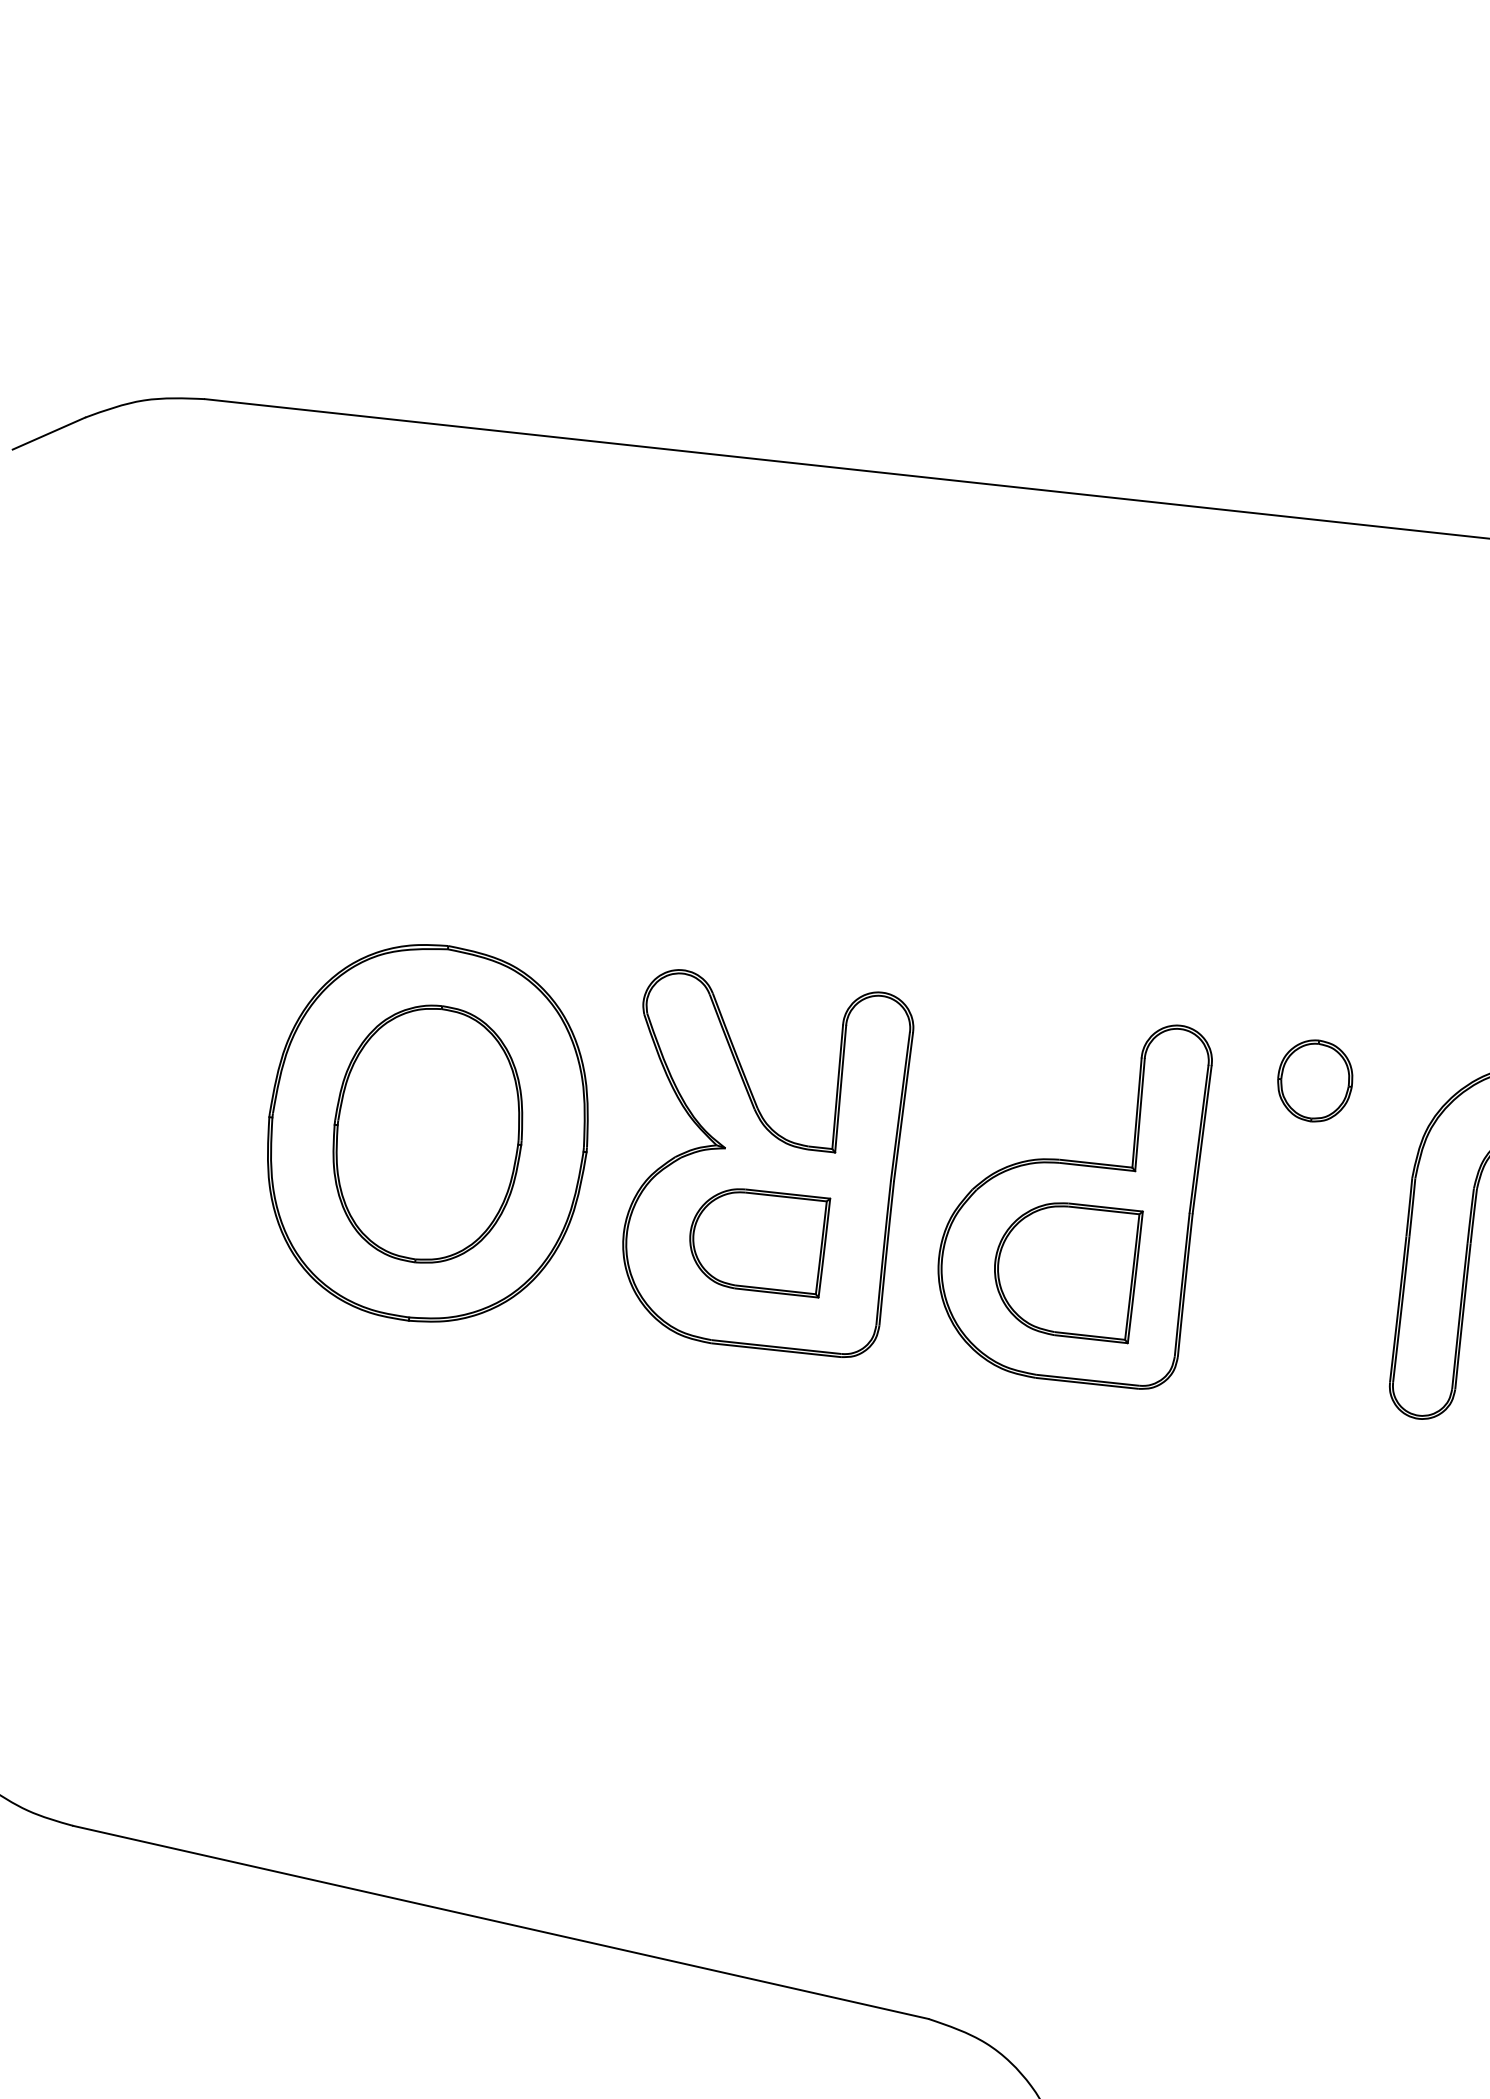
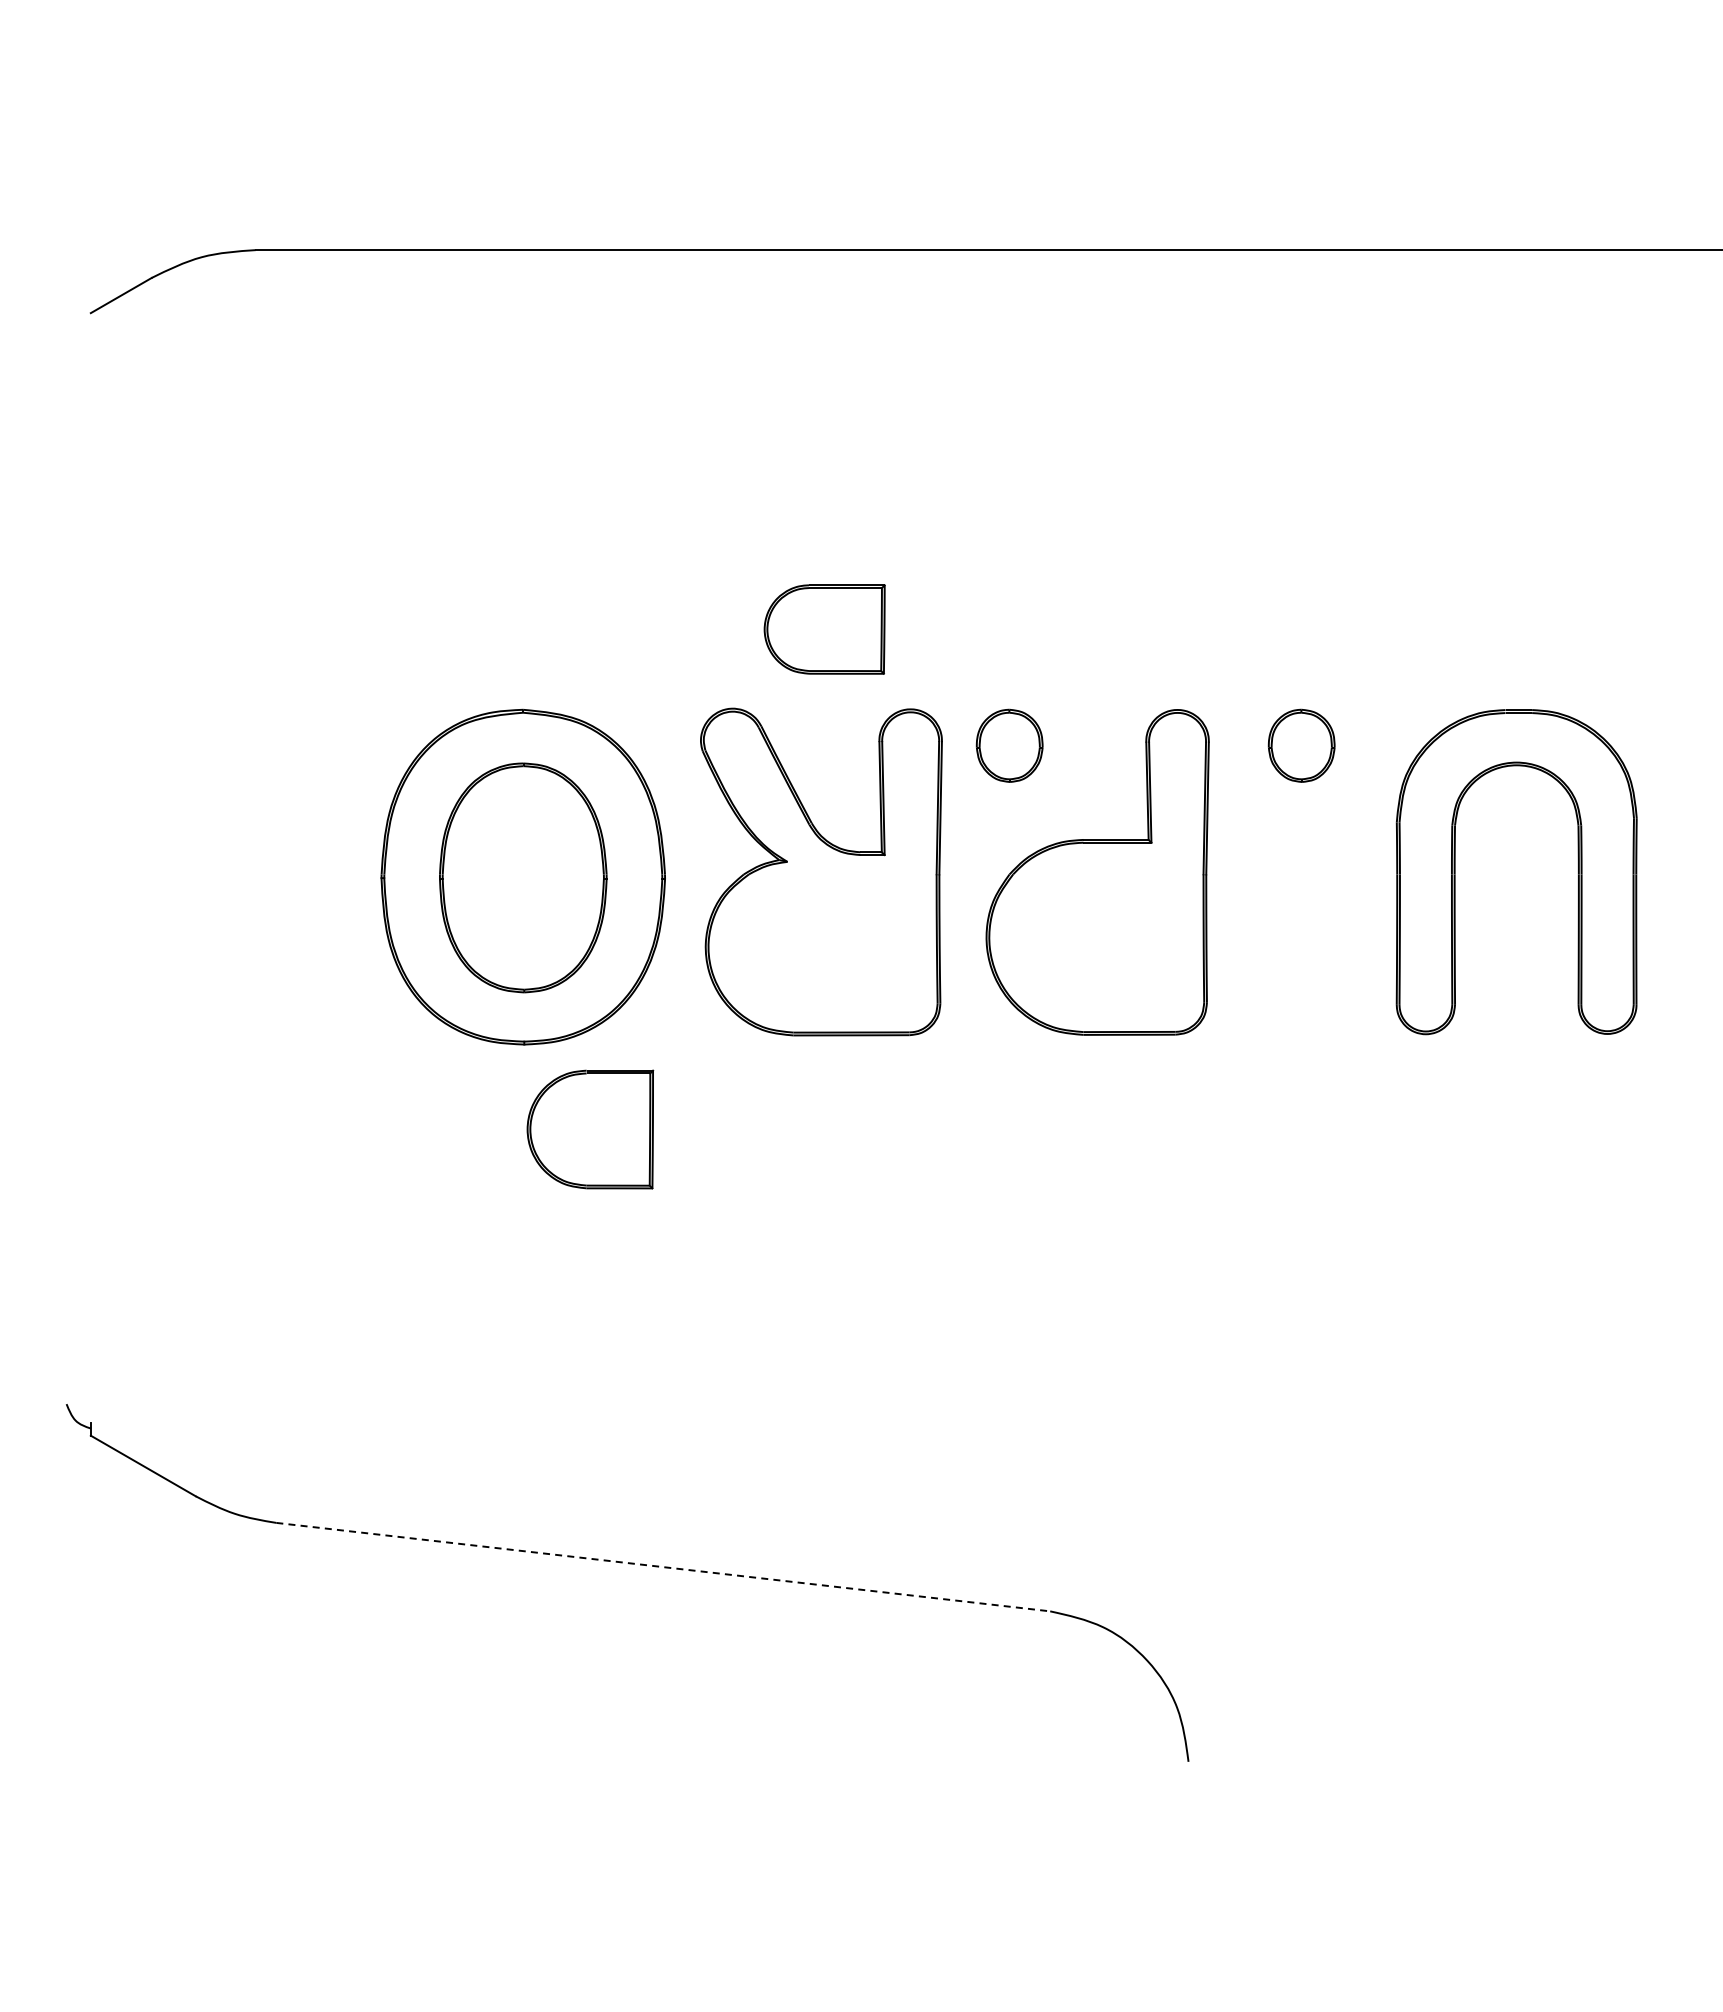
part: (988, 1045) -> (1009, 745), added
part: (757, 1240) -> (824, 629), moved
part: (1065, 1269) -> (590, 1129), moved
line: (501, 1922) -> (663, 1567), solid -> dashed

